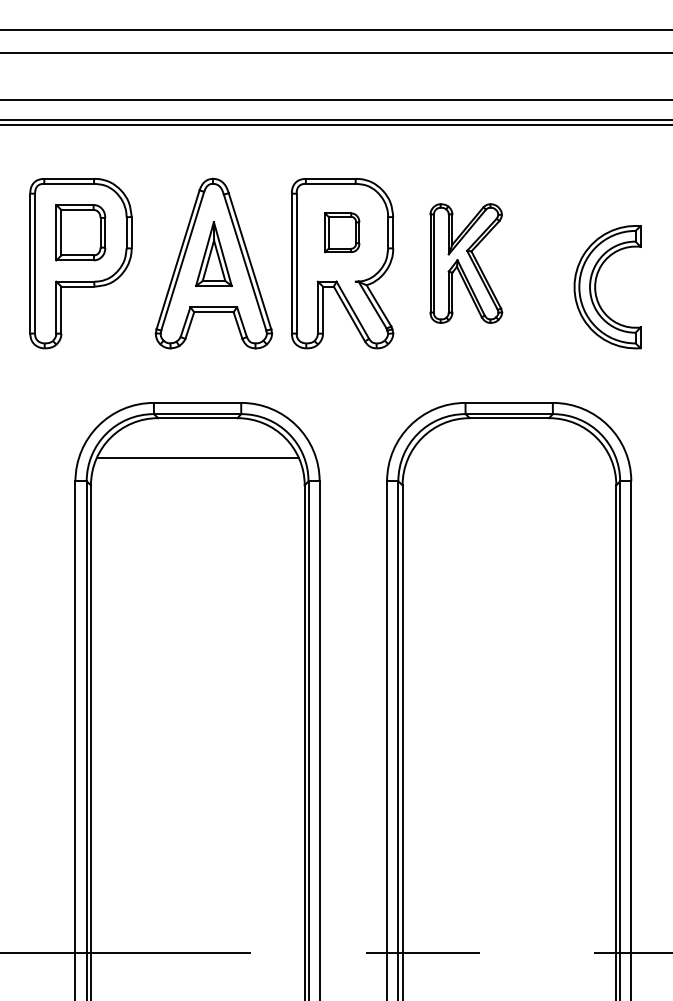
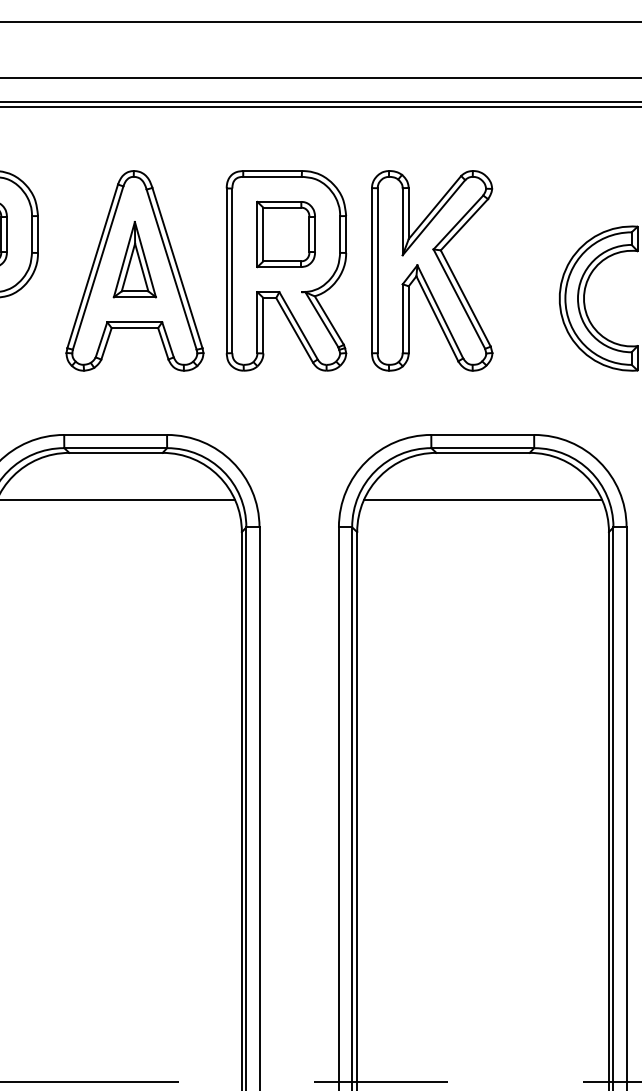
part: (341, 232) -> (285, 234), size x1.43
part: (466, 263) -> (432, 270), size x1.43
line: (509, 458) -> (483, 500), added

